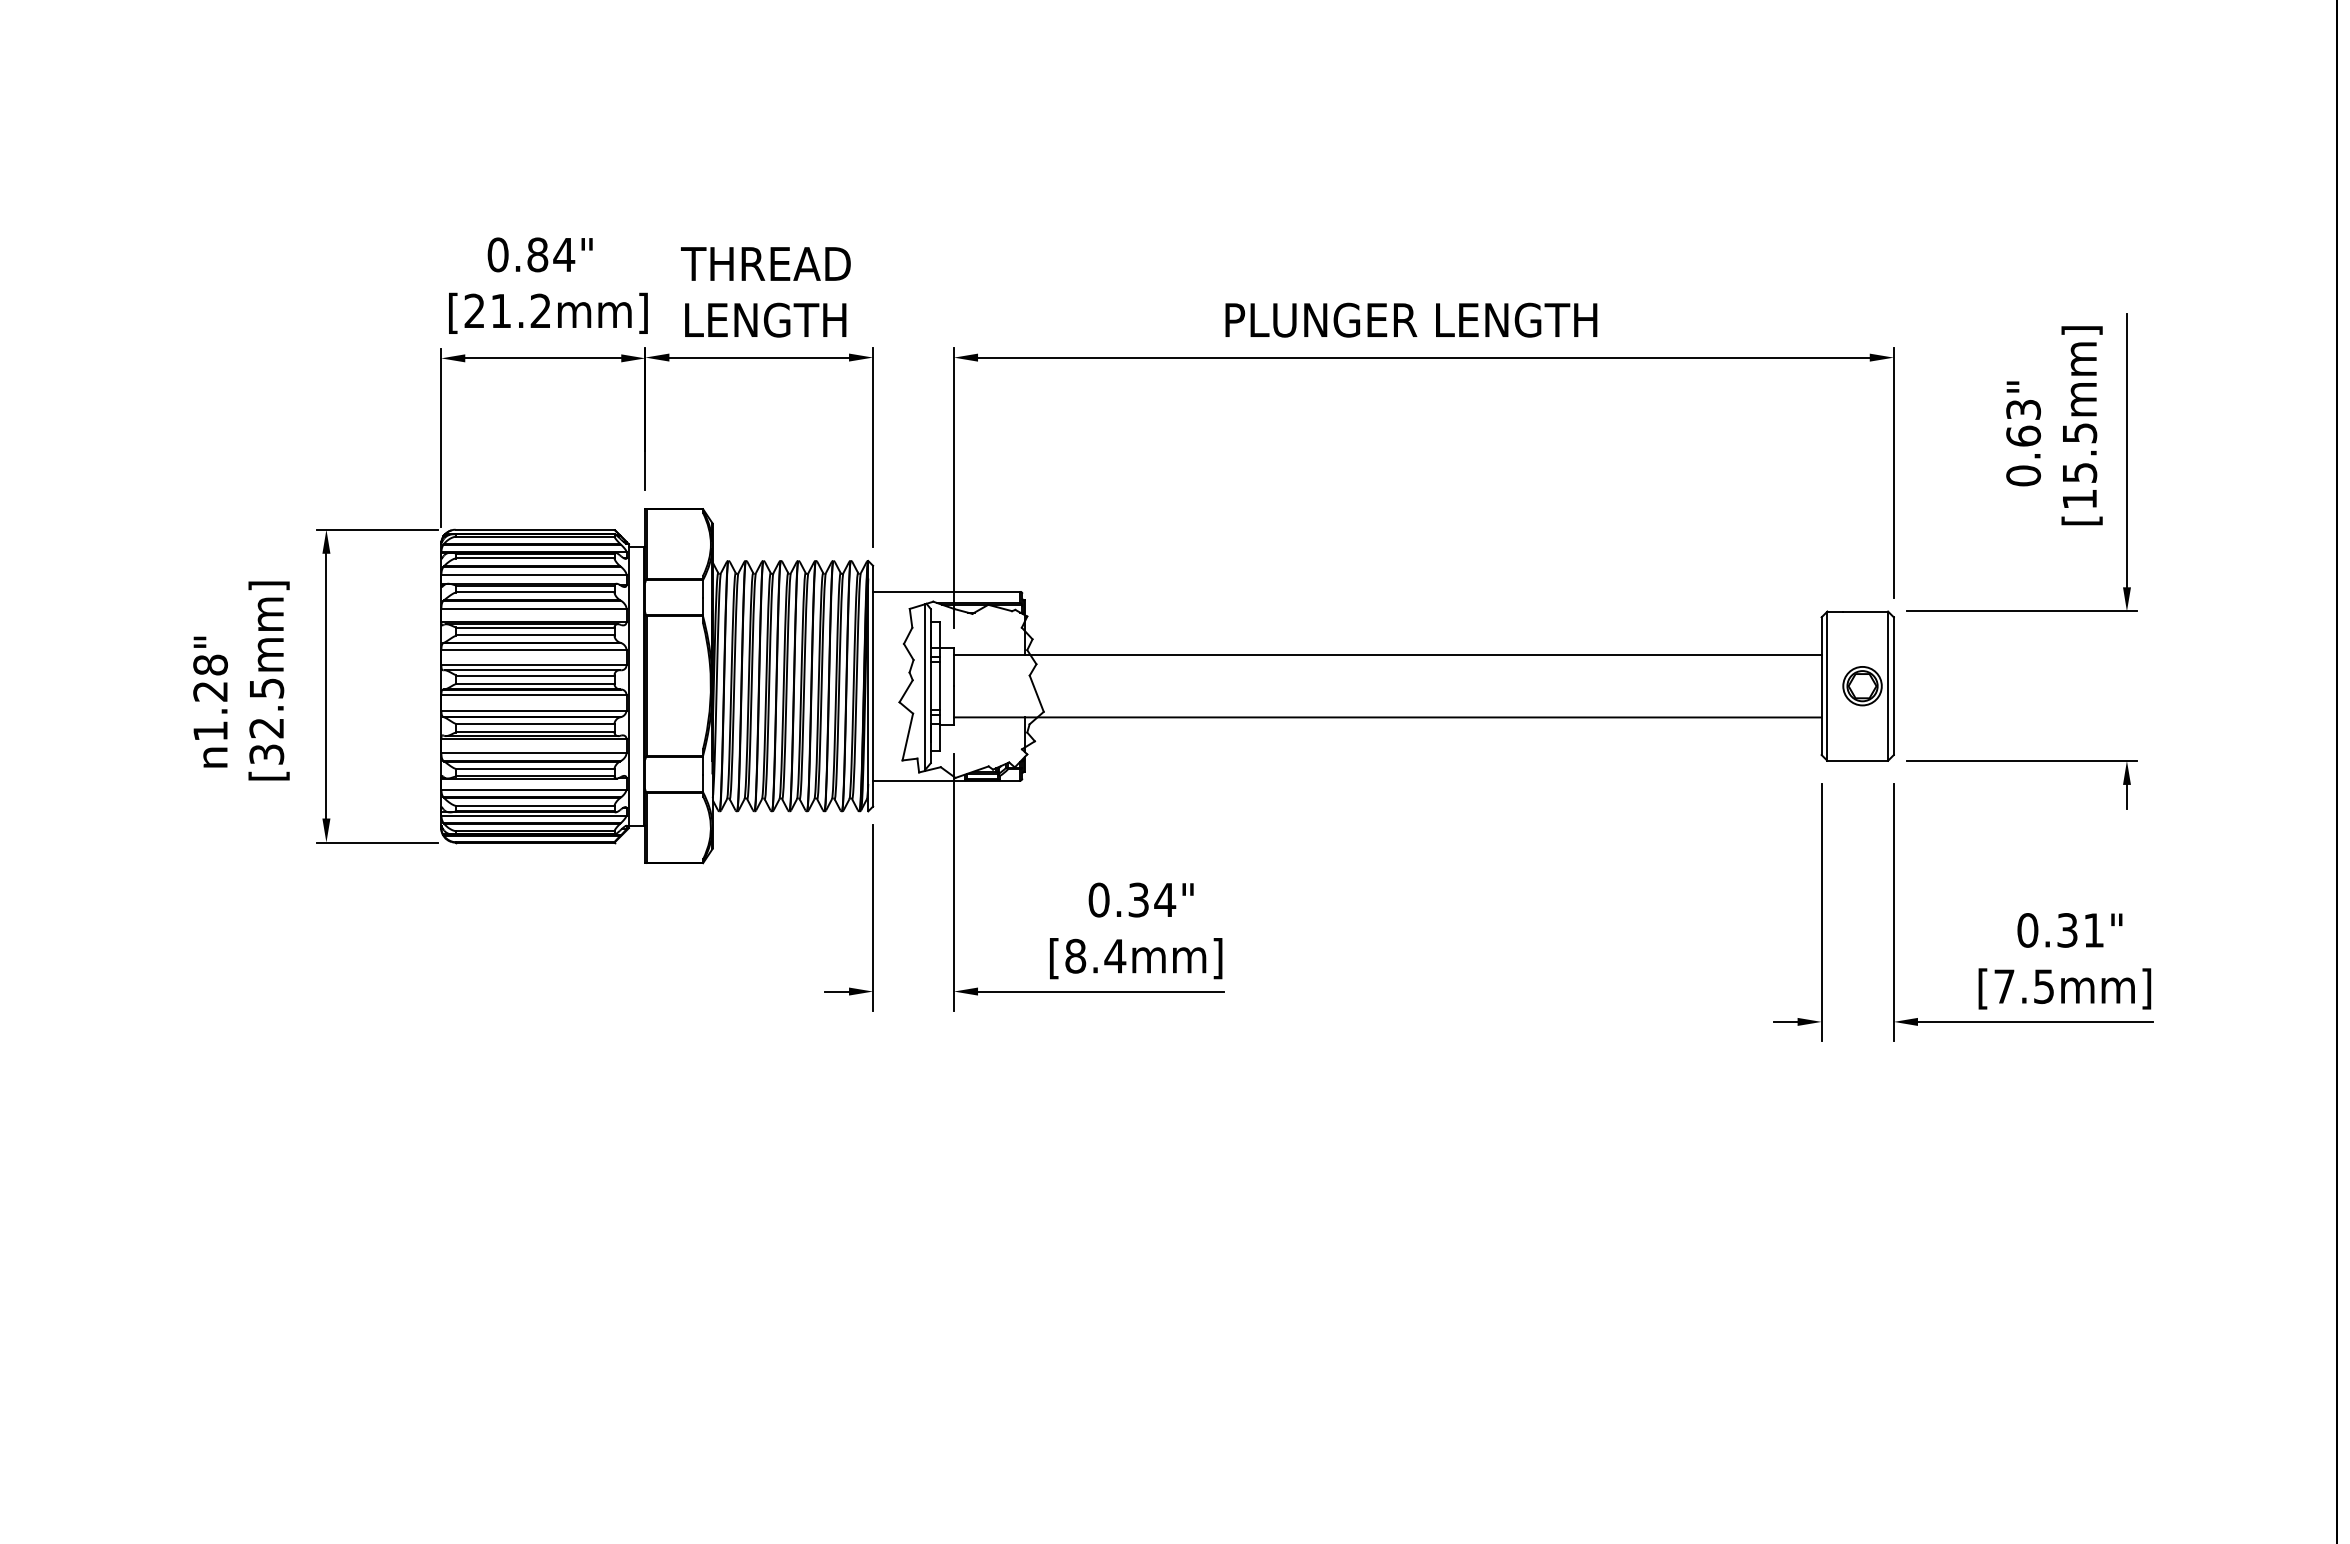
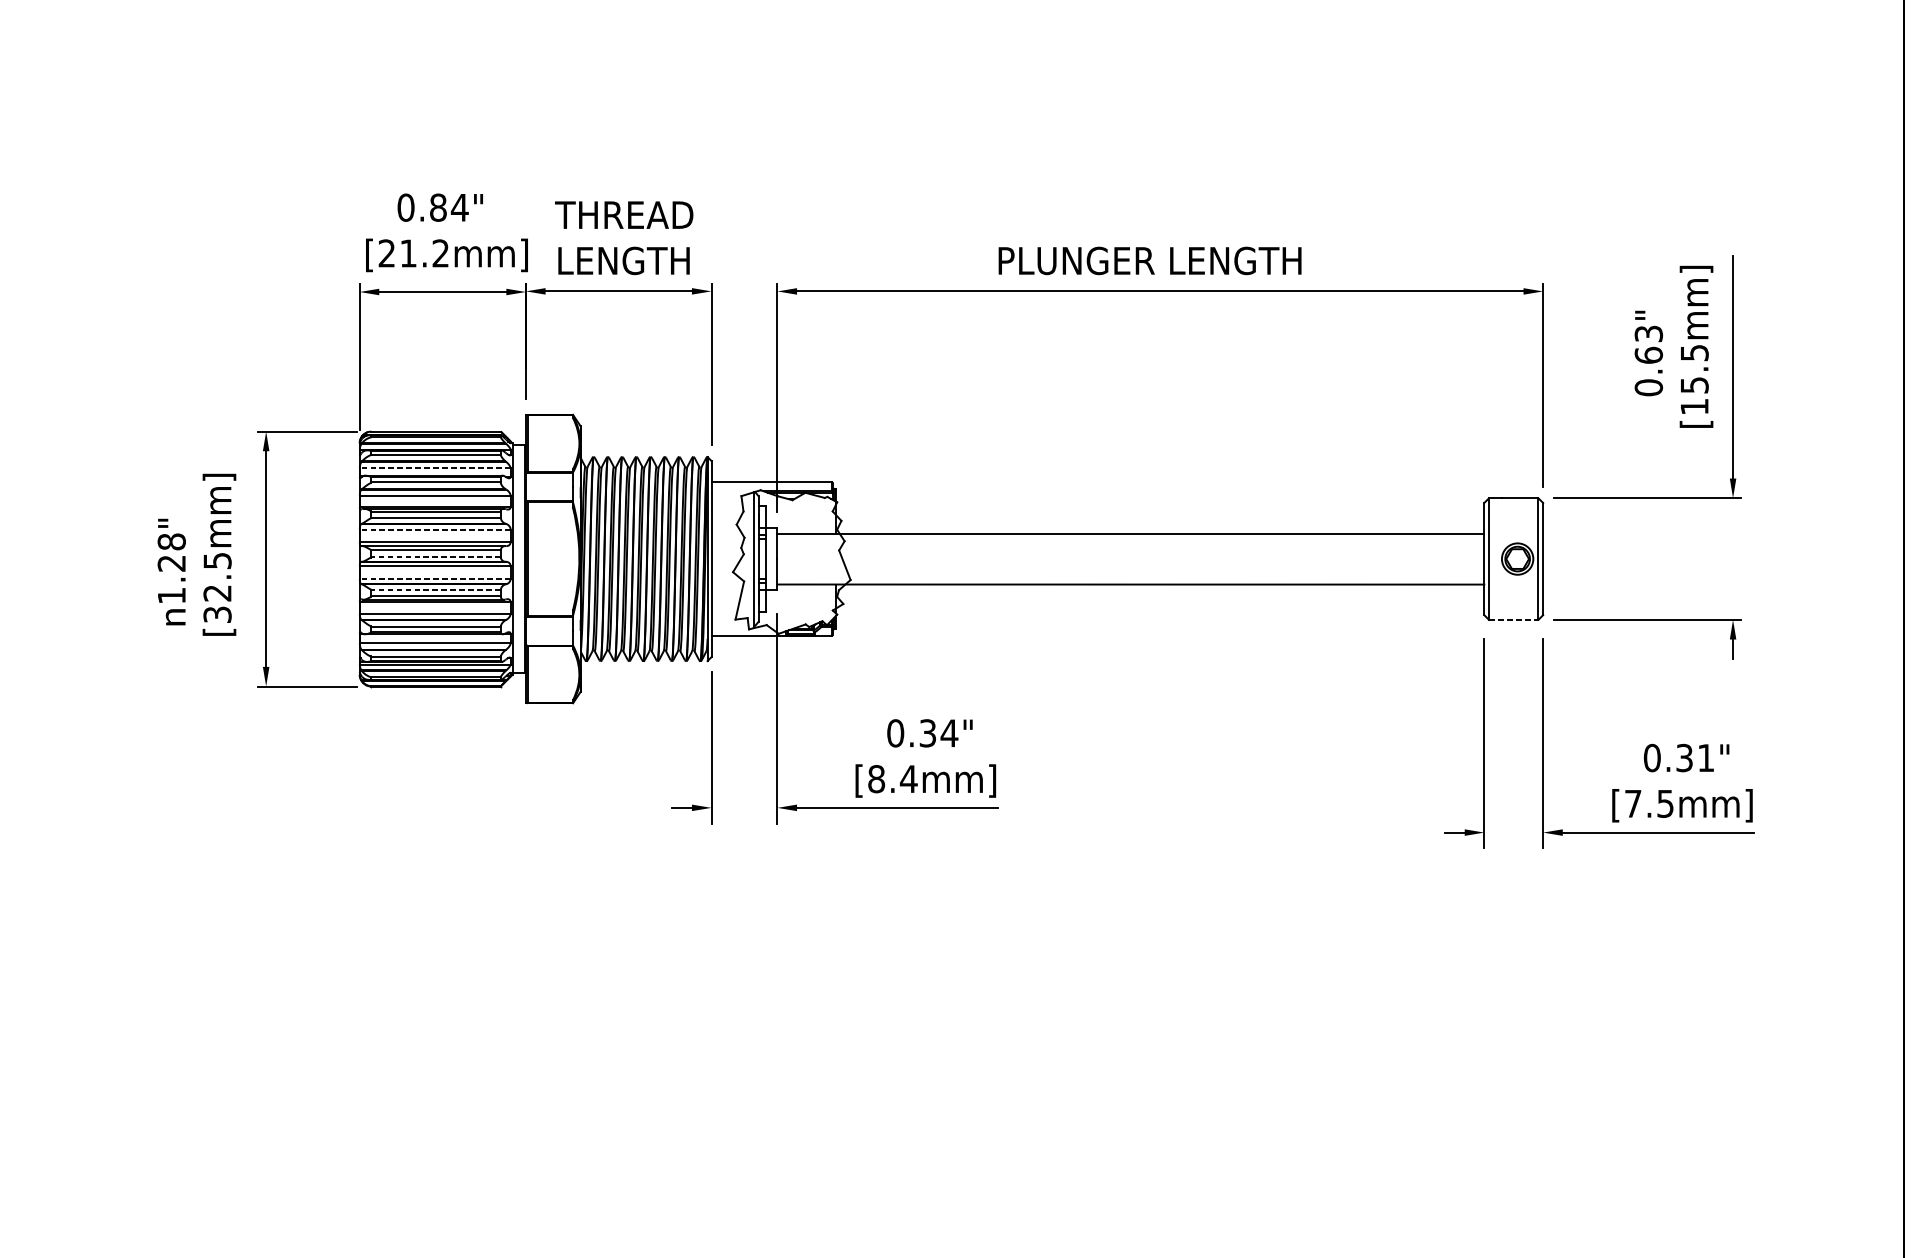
line: (533, 574) -> (434, 468), solid -> dashed
line: (533, 649) -> (434, 529), solid -> dashed
line: (534, 683) -> (435, 556), solid -> dashed
line: (533, 710) -> (434, 578), solid -> dashed
line: (534, 724) -> (435, 590), solid -> dashed
line: (1858, 760) -> (1514, 619), solid -> dashed

